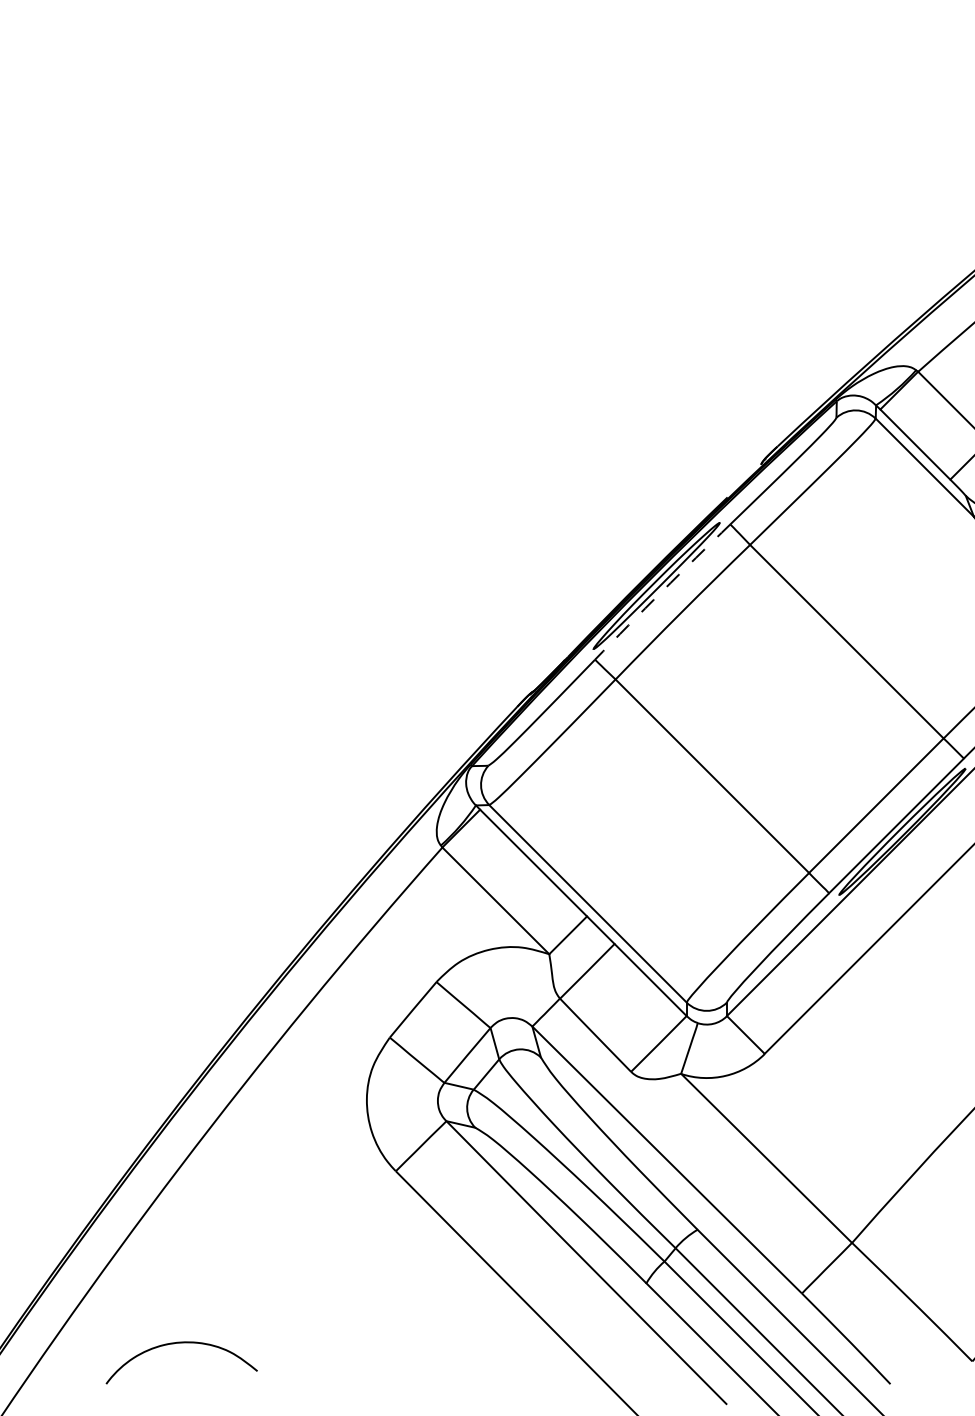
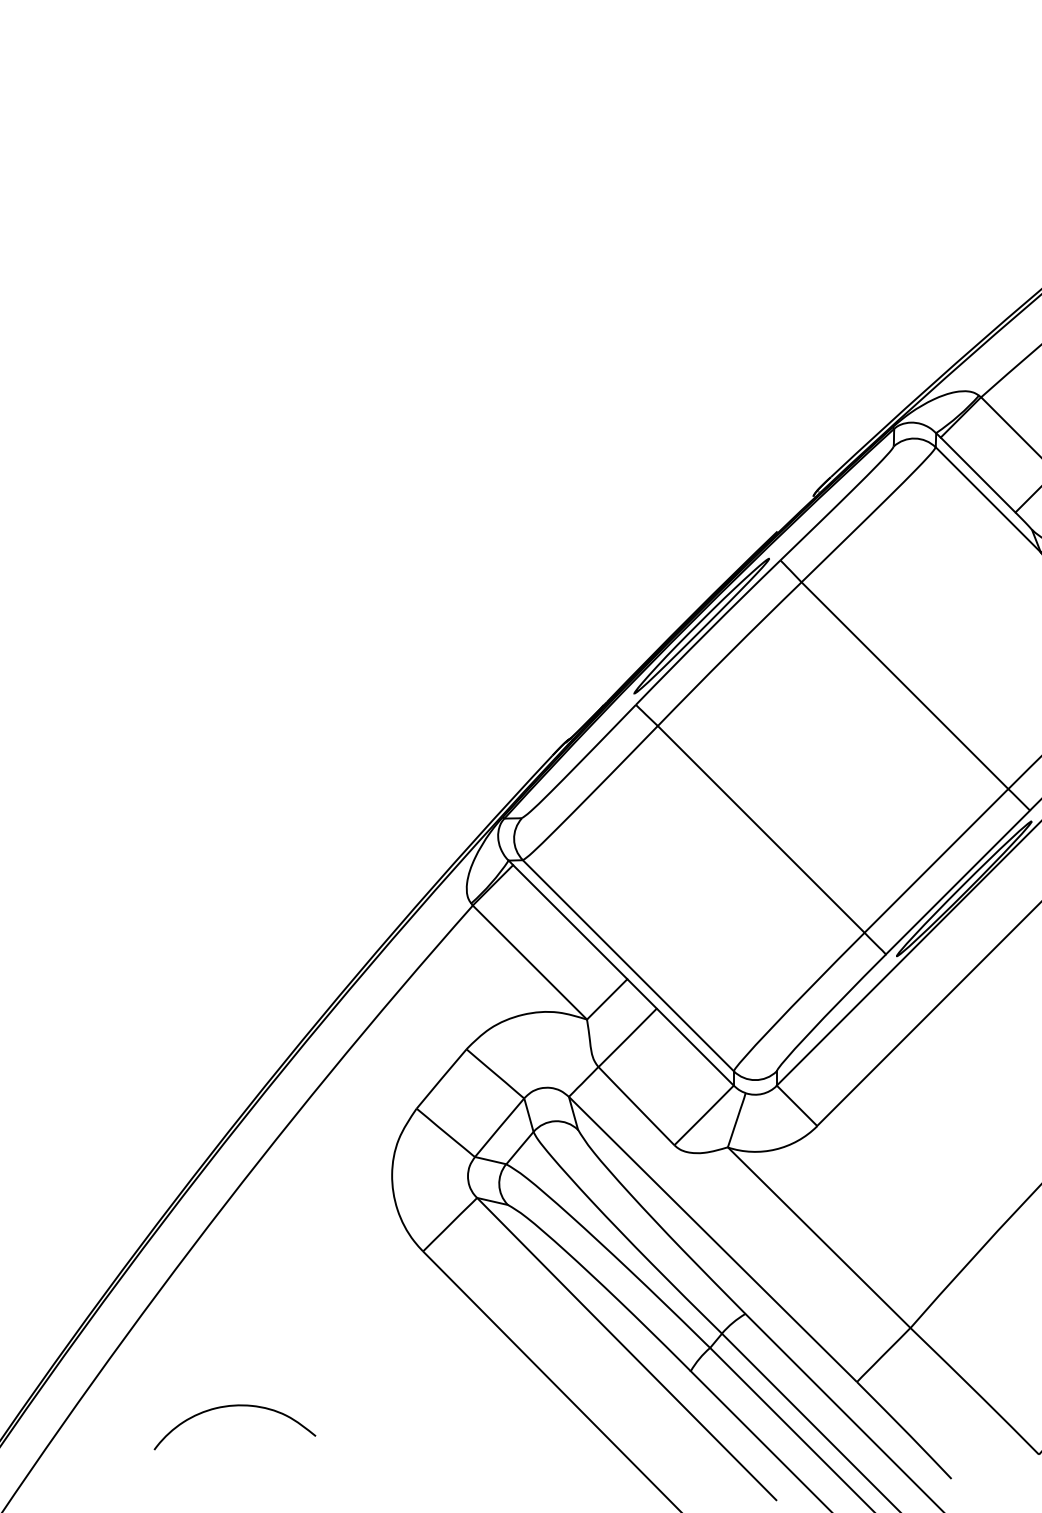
arc: (662, 591) -> (707, 632), dashed -> solid
curve: (181, 1343) -> (234, 1406), moved

